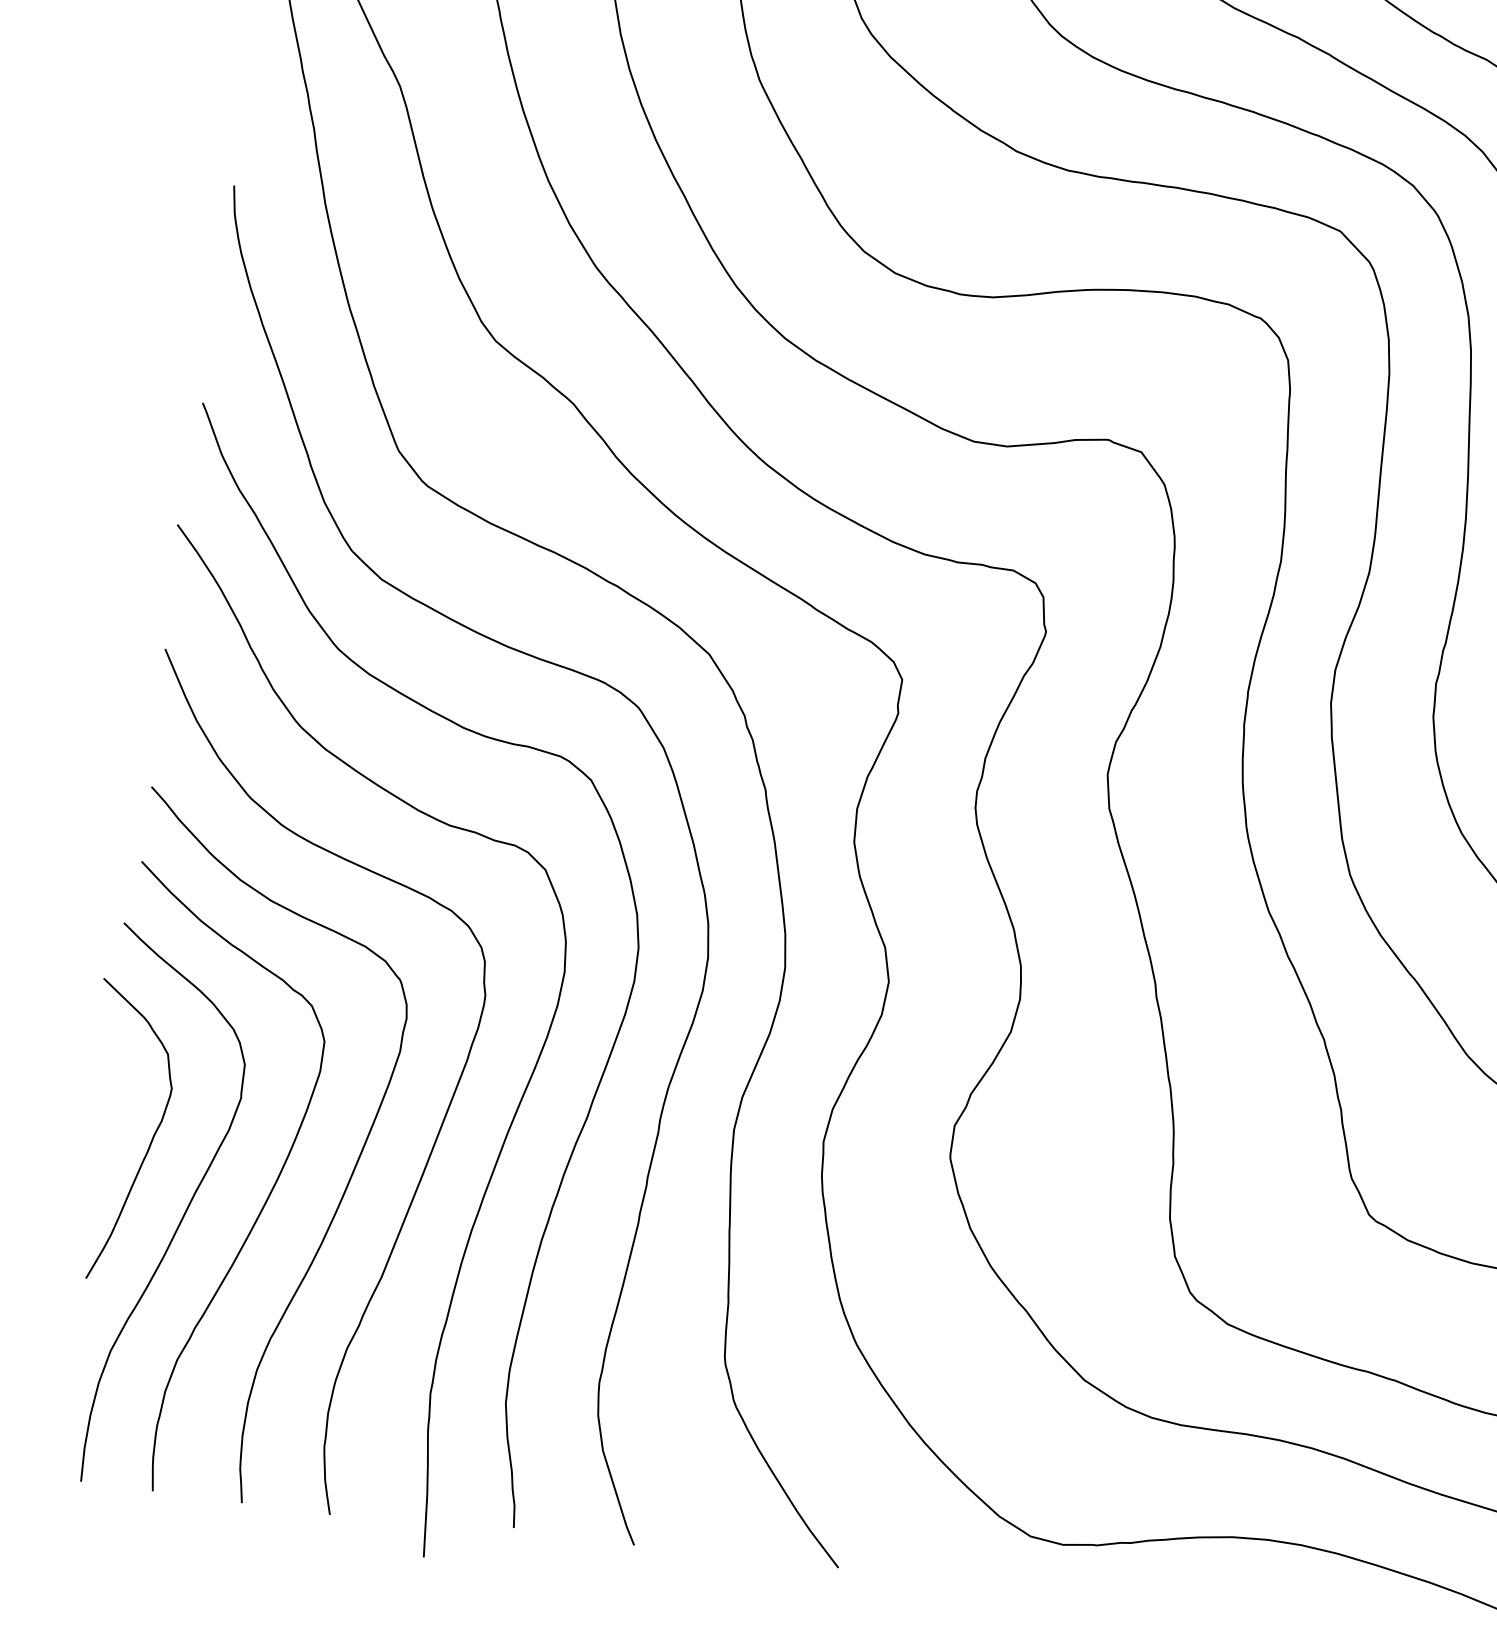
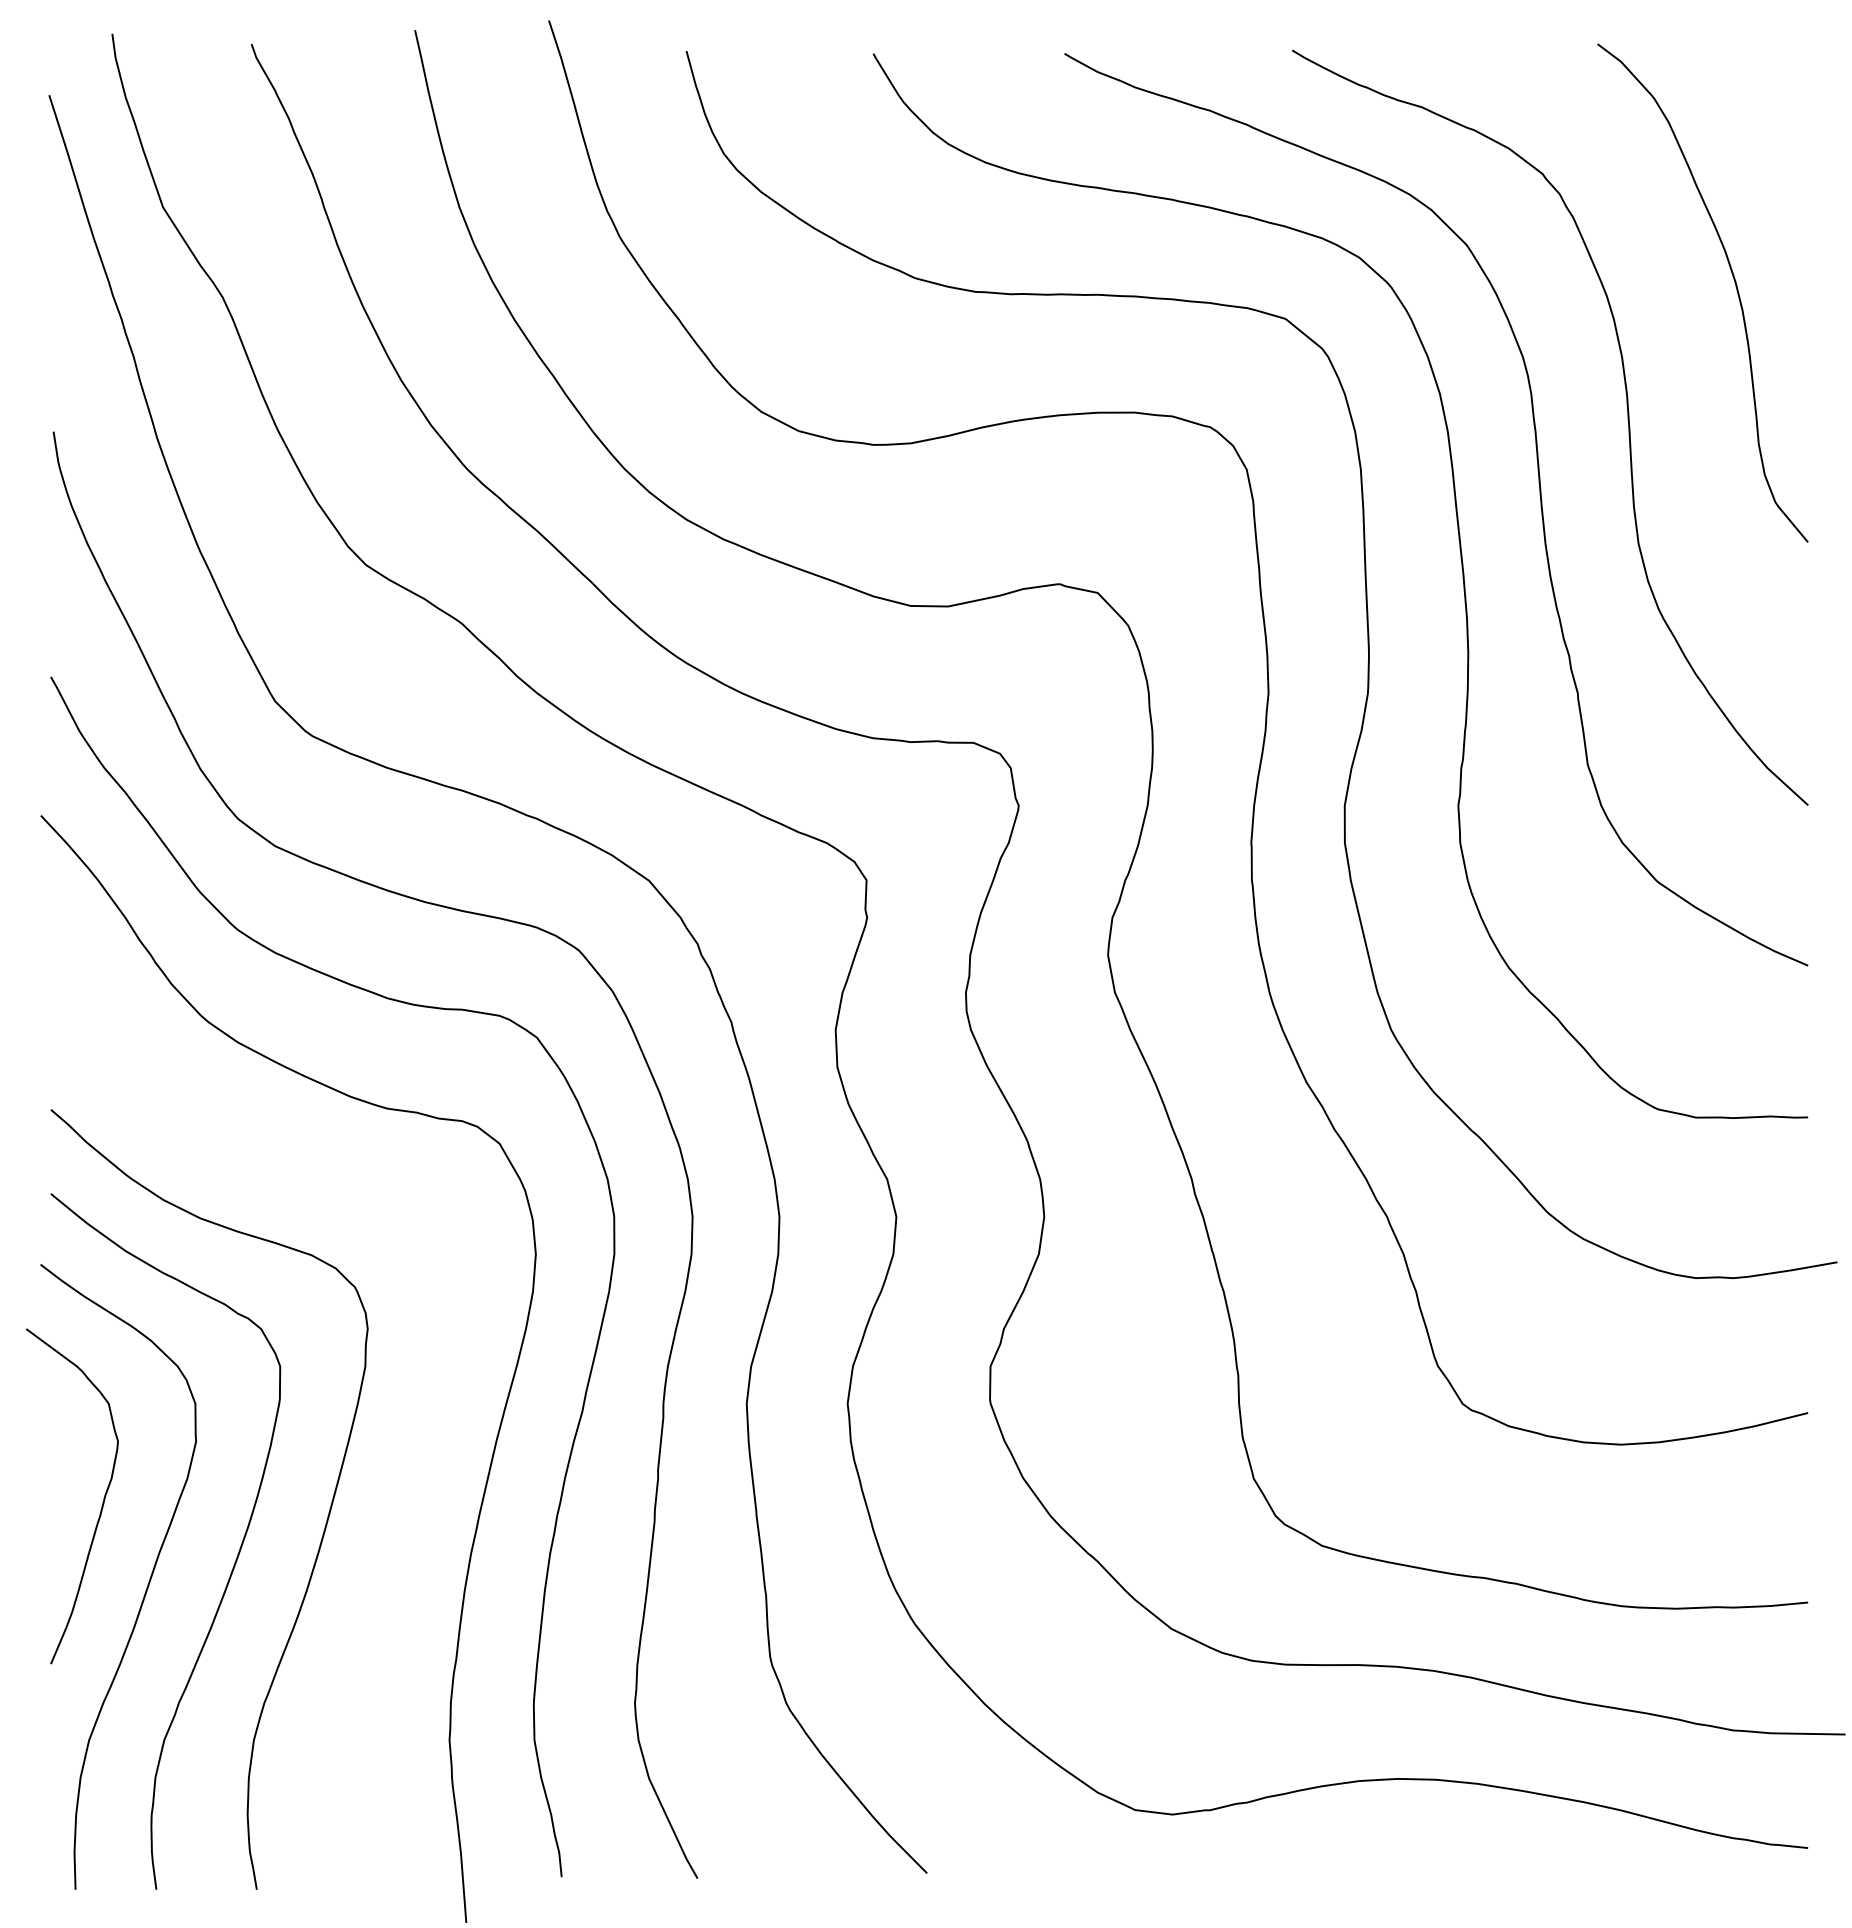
curve: (434, 1142) -> (416, 1461), removed

